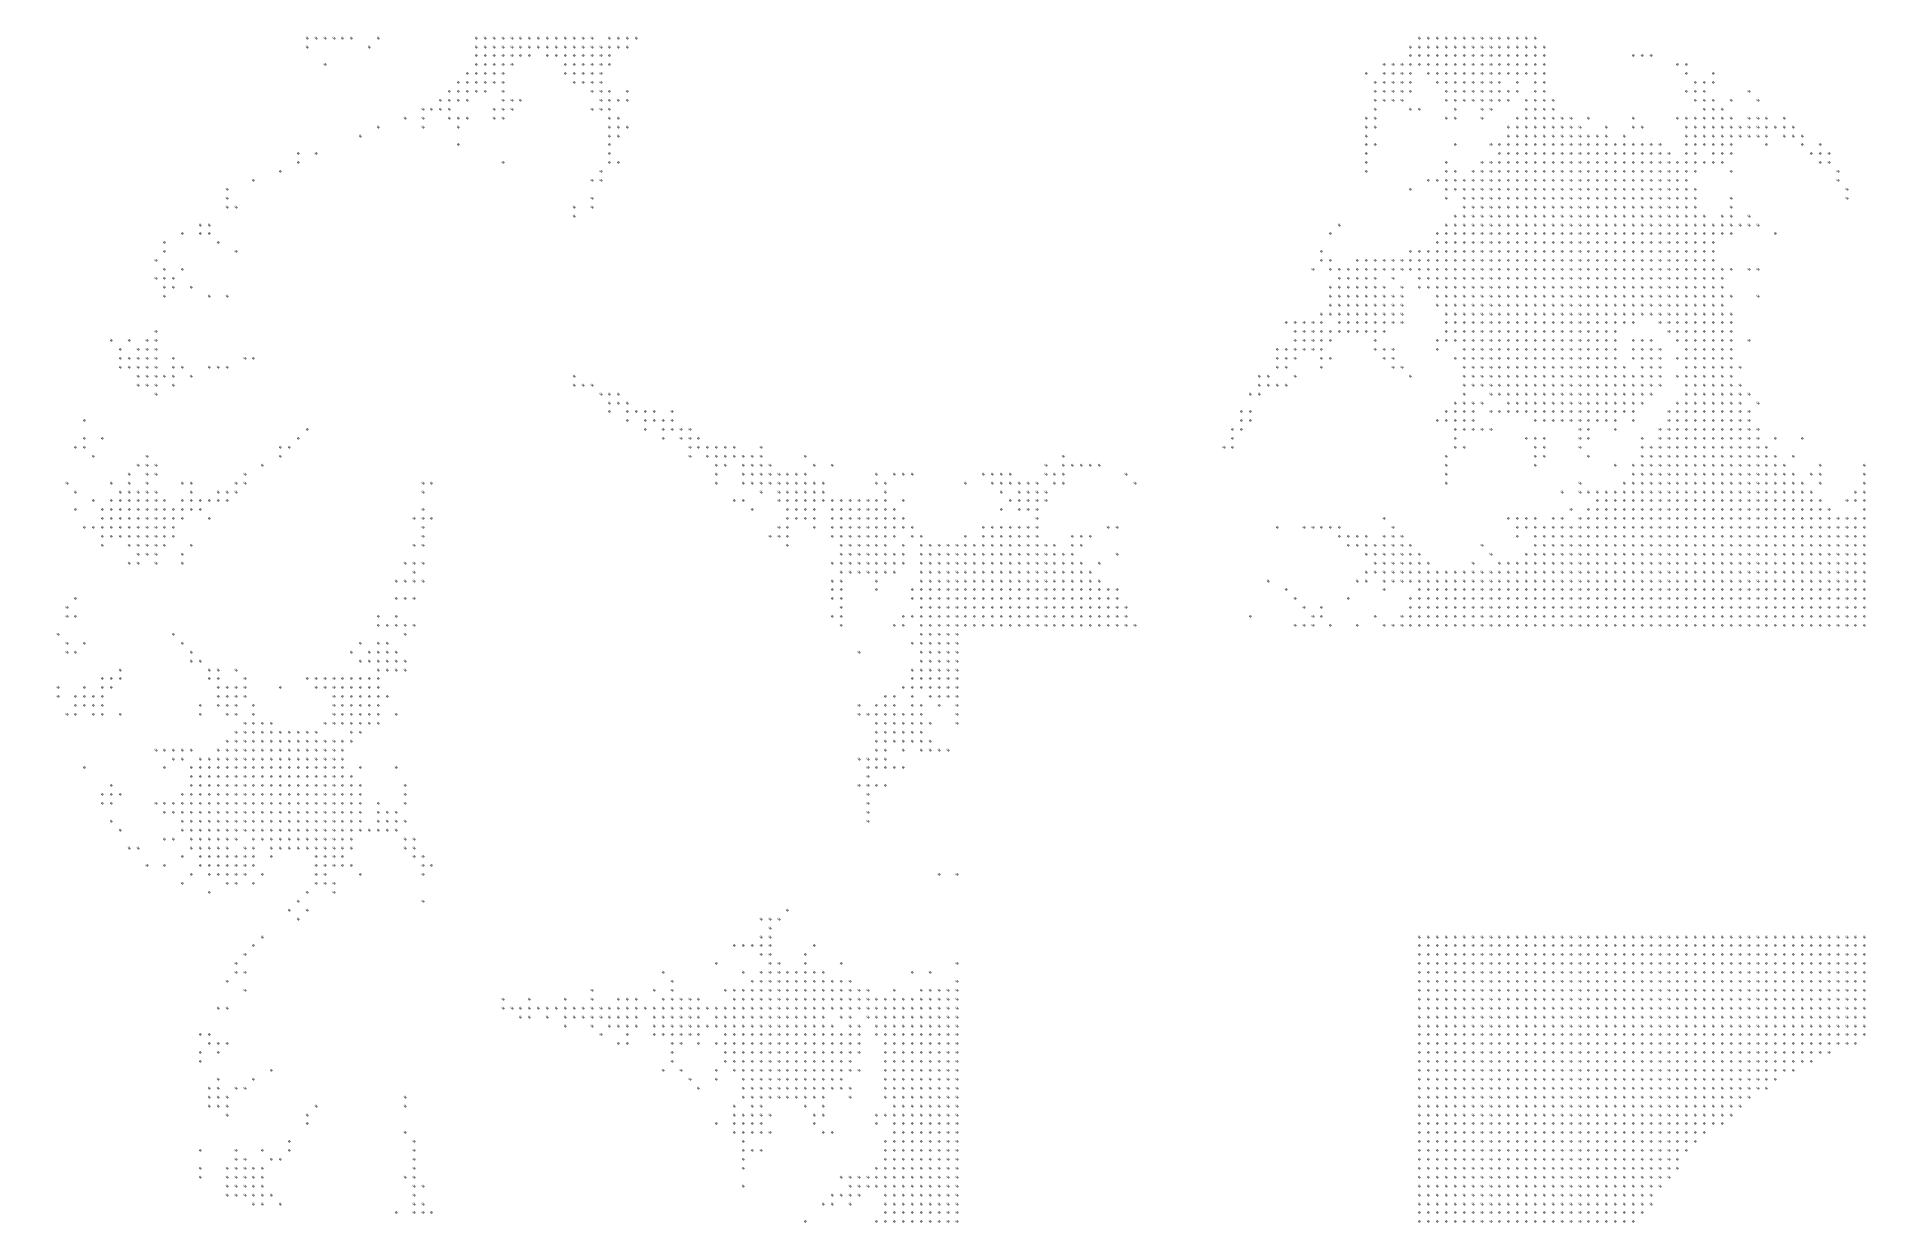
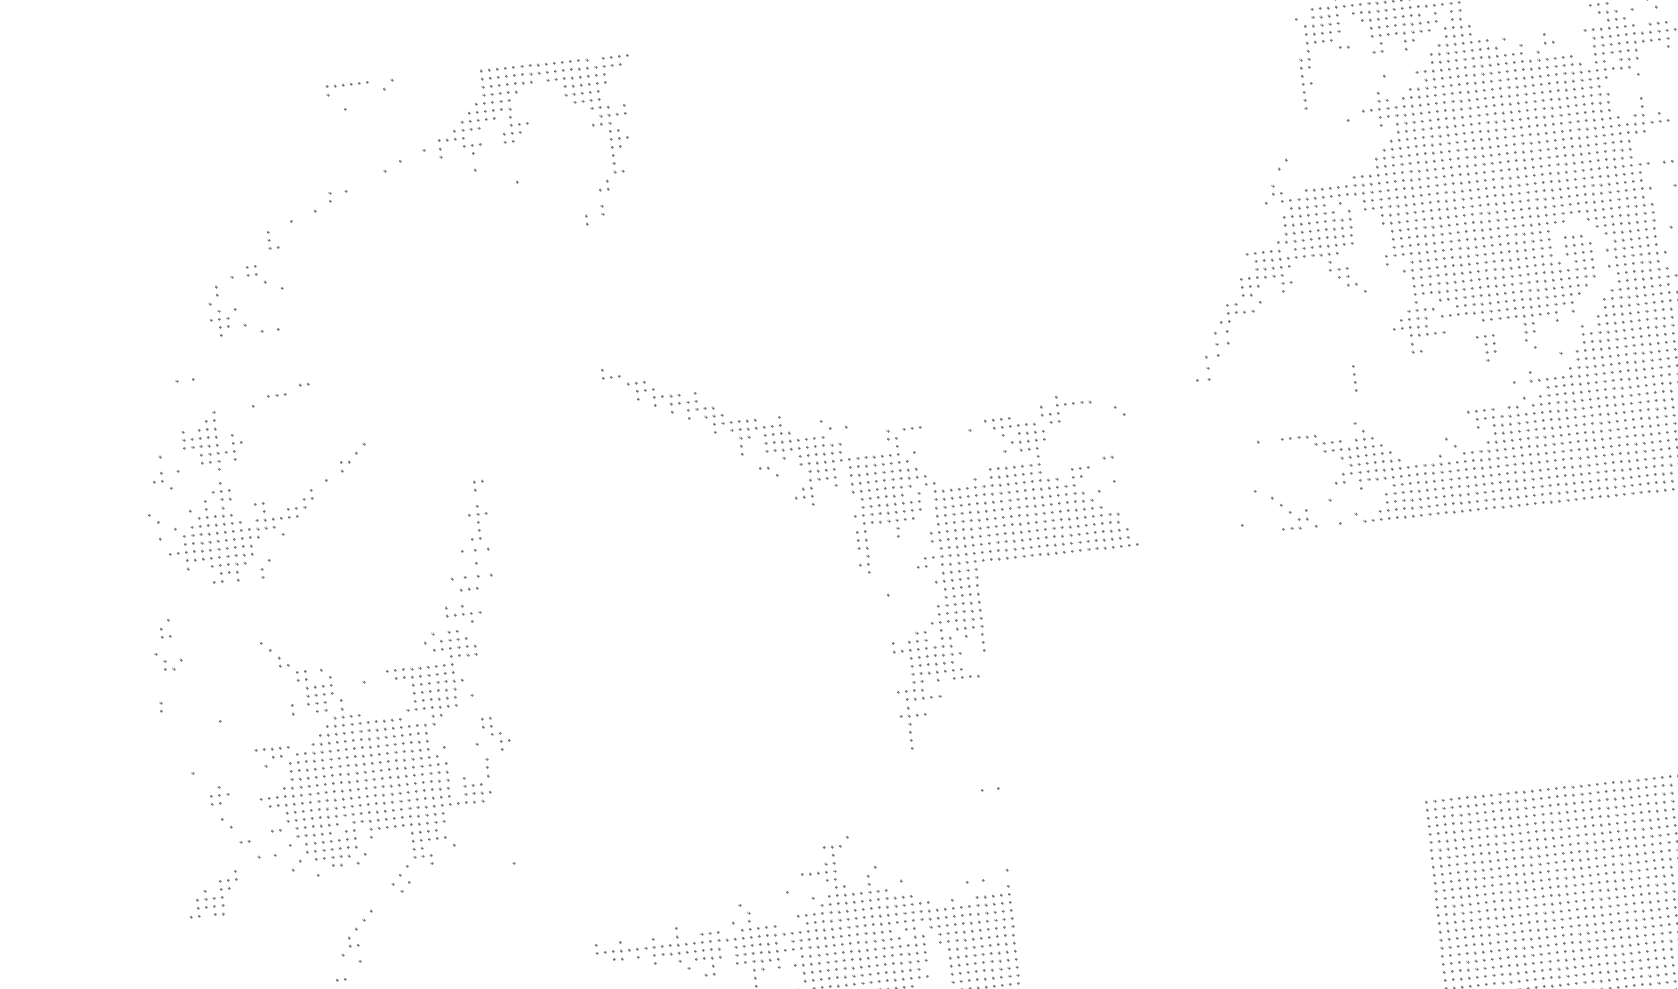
part: (151, 362) -> (212, 441), moved
part: (1236, 429) -> (1211, 356), size x1.4
part: (1446, 469) -> (1355, 378), moved
part: (409, 572) -> (470, 564), size x1.6
part: (93, 691) -> (213, 893), moved
part: (417, 856) -> (495, 733), moved

